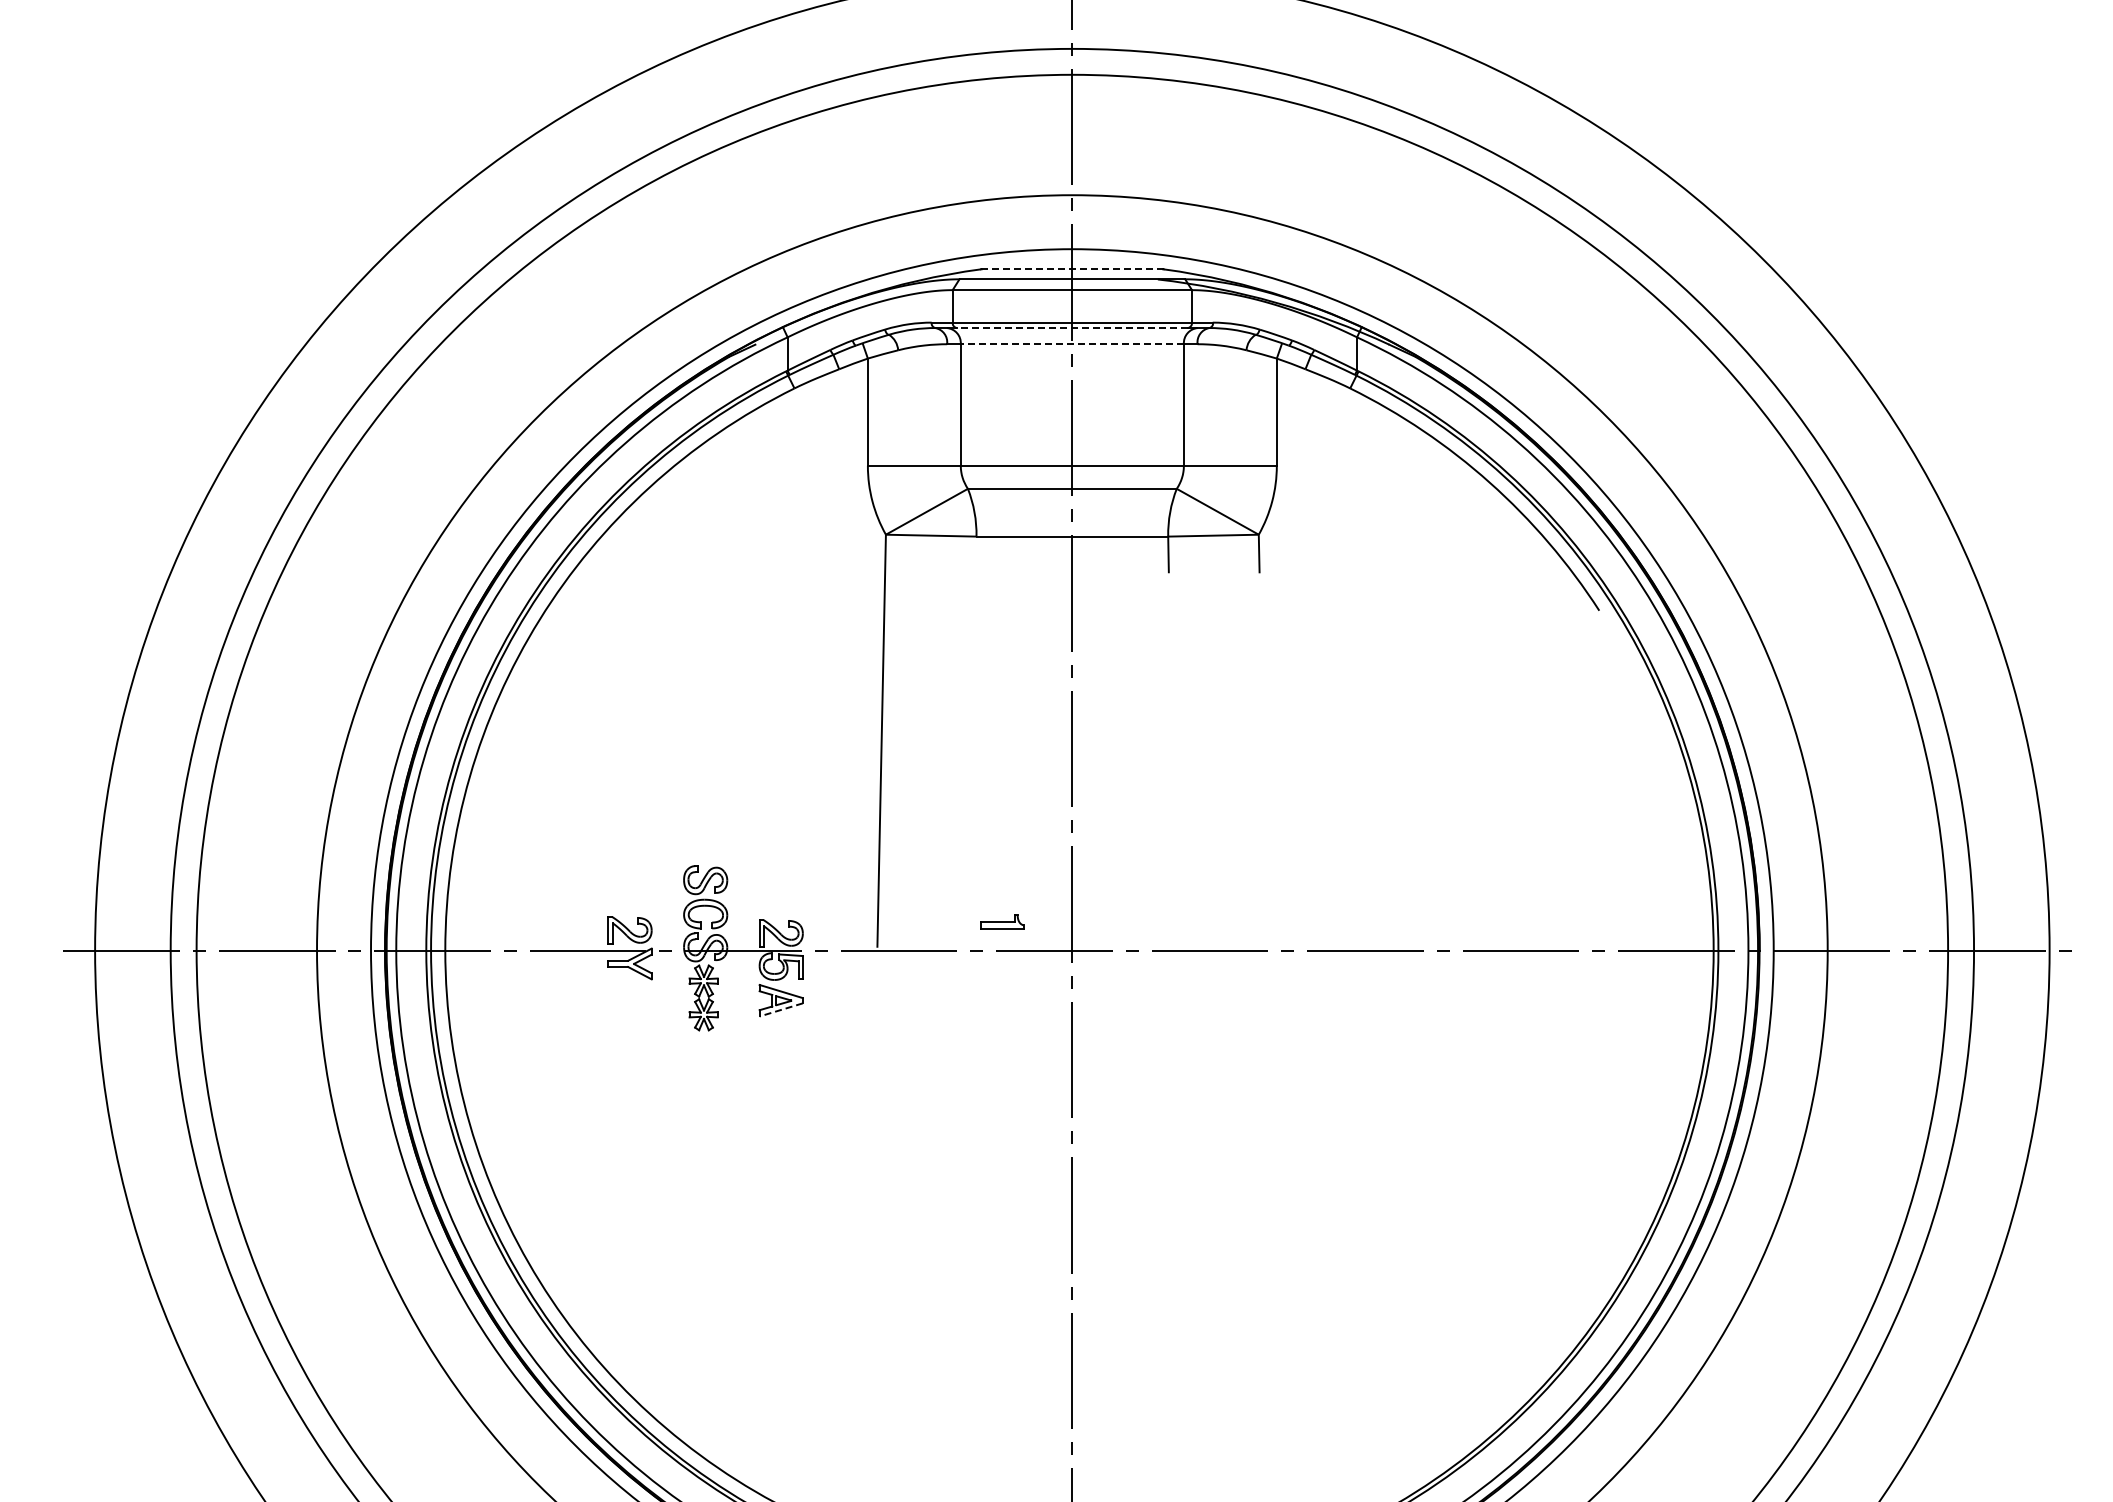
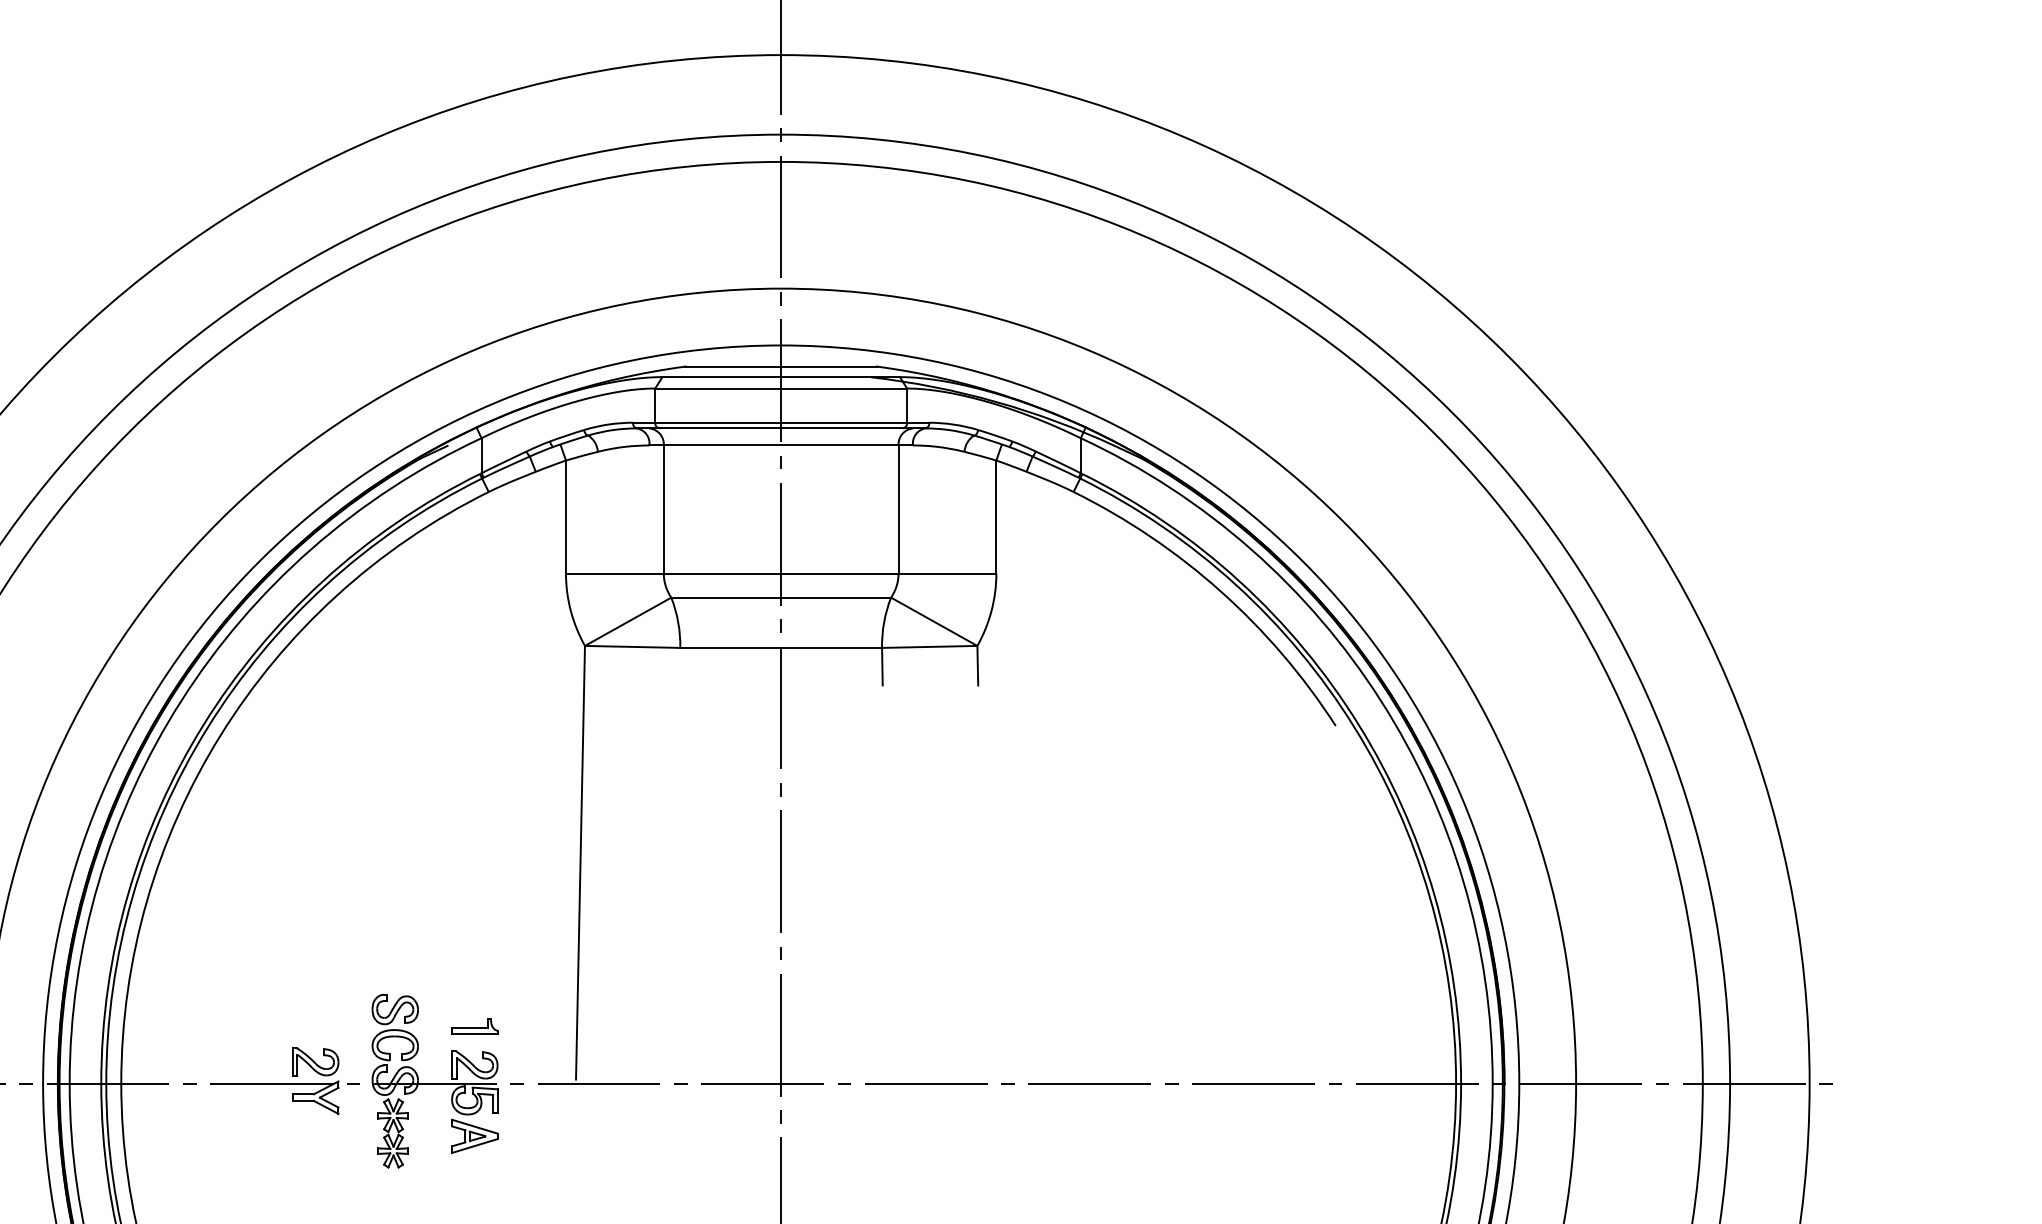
line: (1071, 269) -> (780, 366), dashed -> solid
line: (1072, 328) -> (781, 428), dashed -> solid
line: (1072, 344) -> (781, 445), dashed -> solid
part: (1002, 921) -> (475, 1026), moved
line: (781, 1009) -> (475, 1145), dashed -> solid

